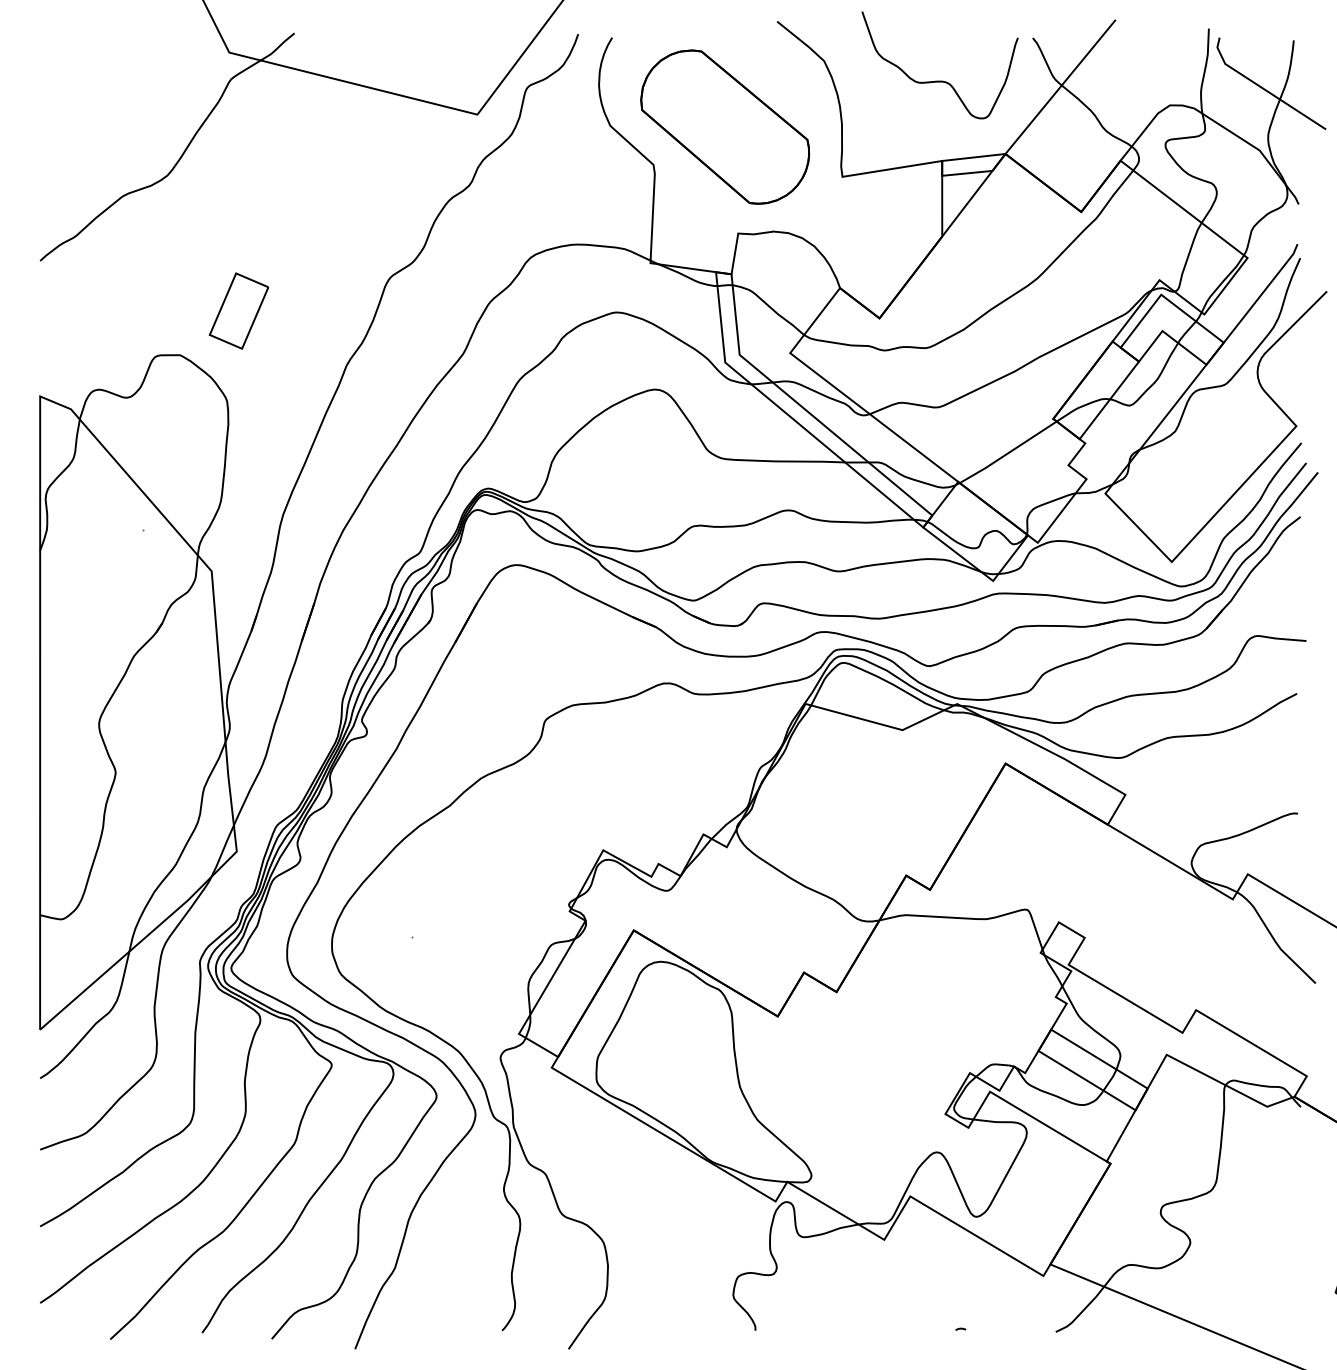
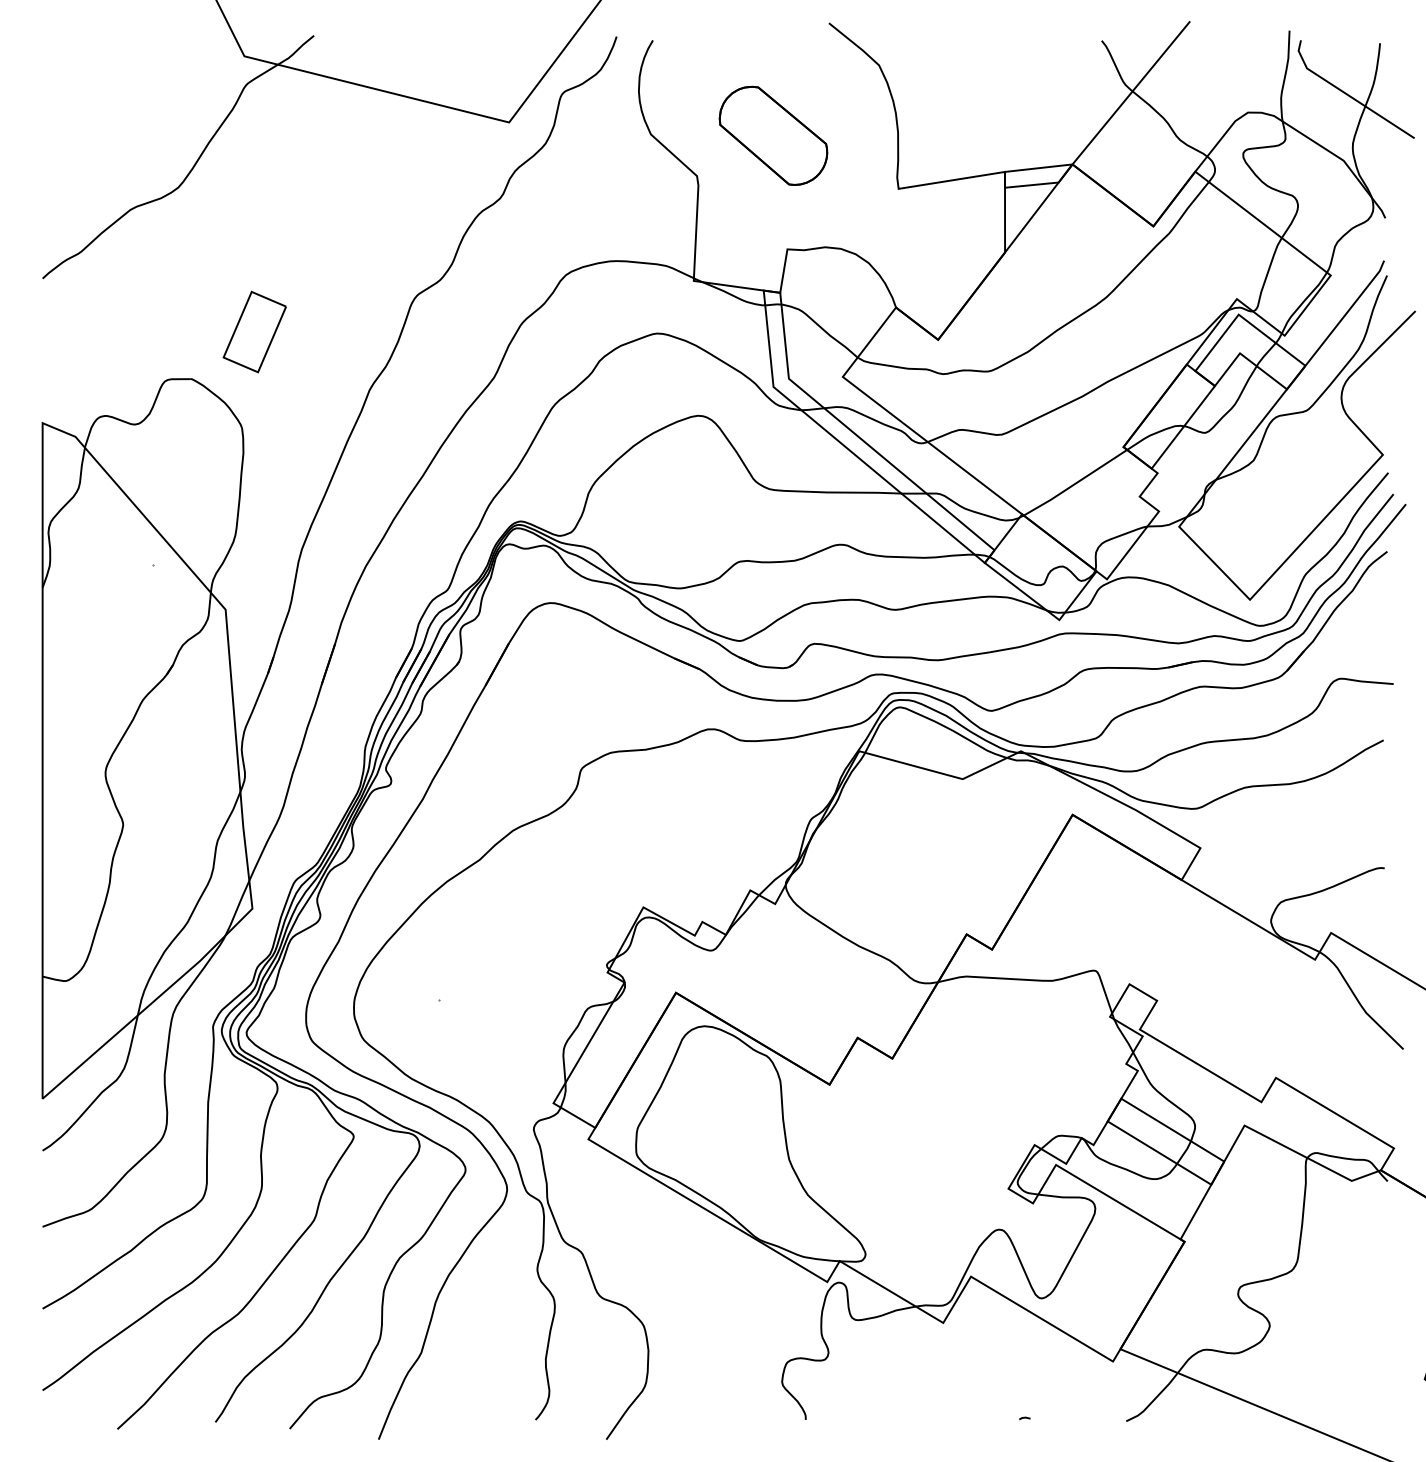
curve: (939, 80) -> (1002, 86), removed
part: (725, 126) -> (773, 135), size x0.6

